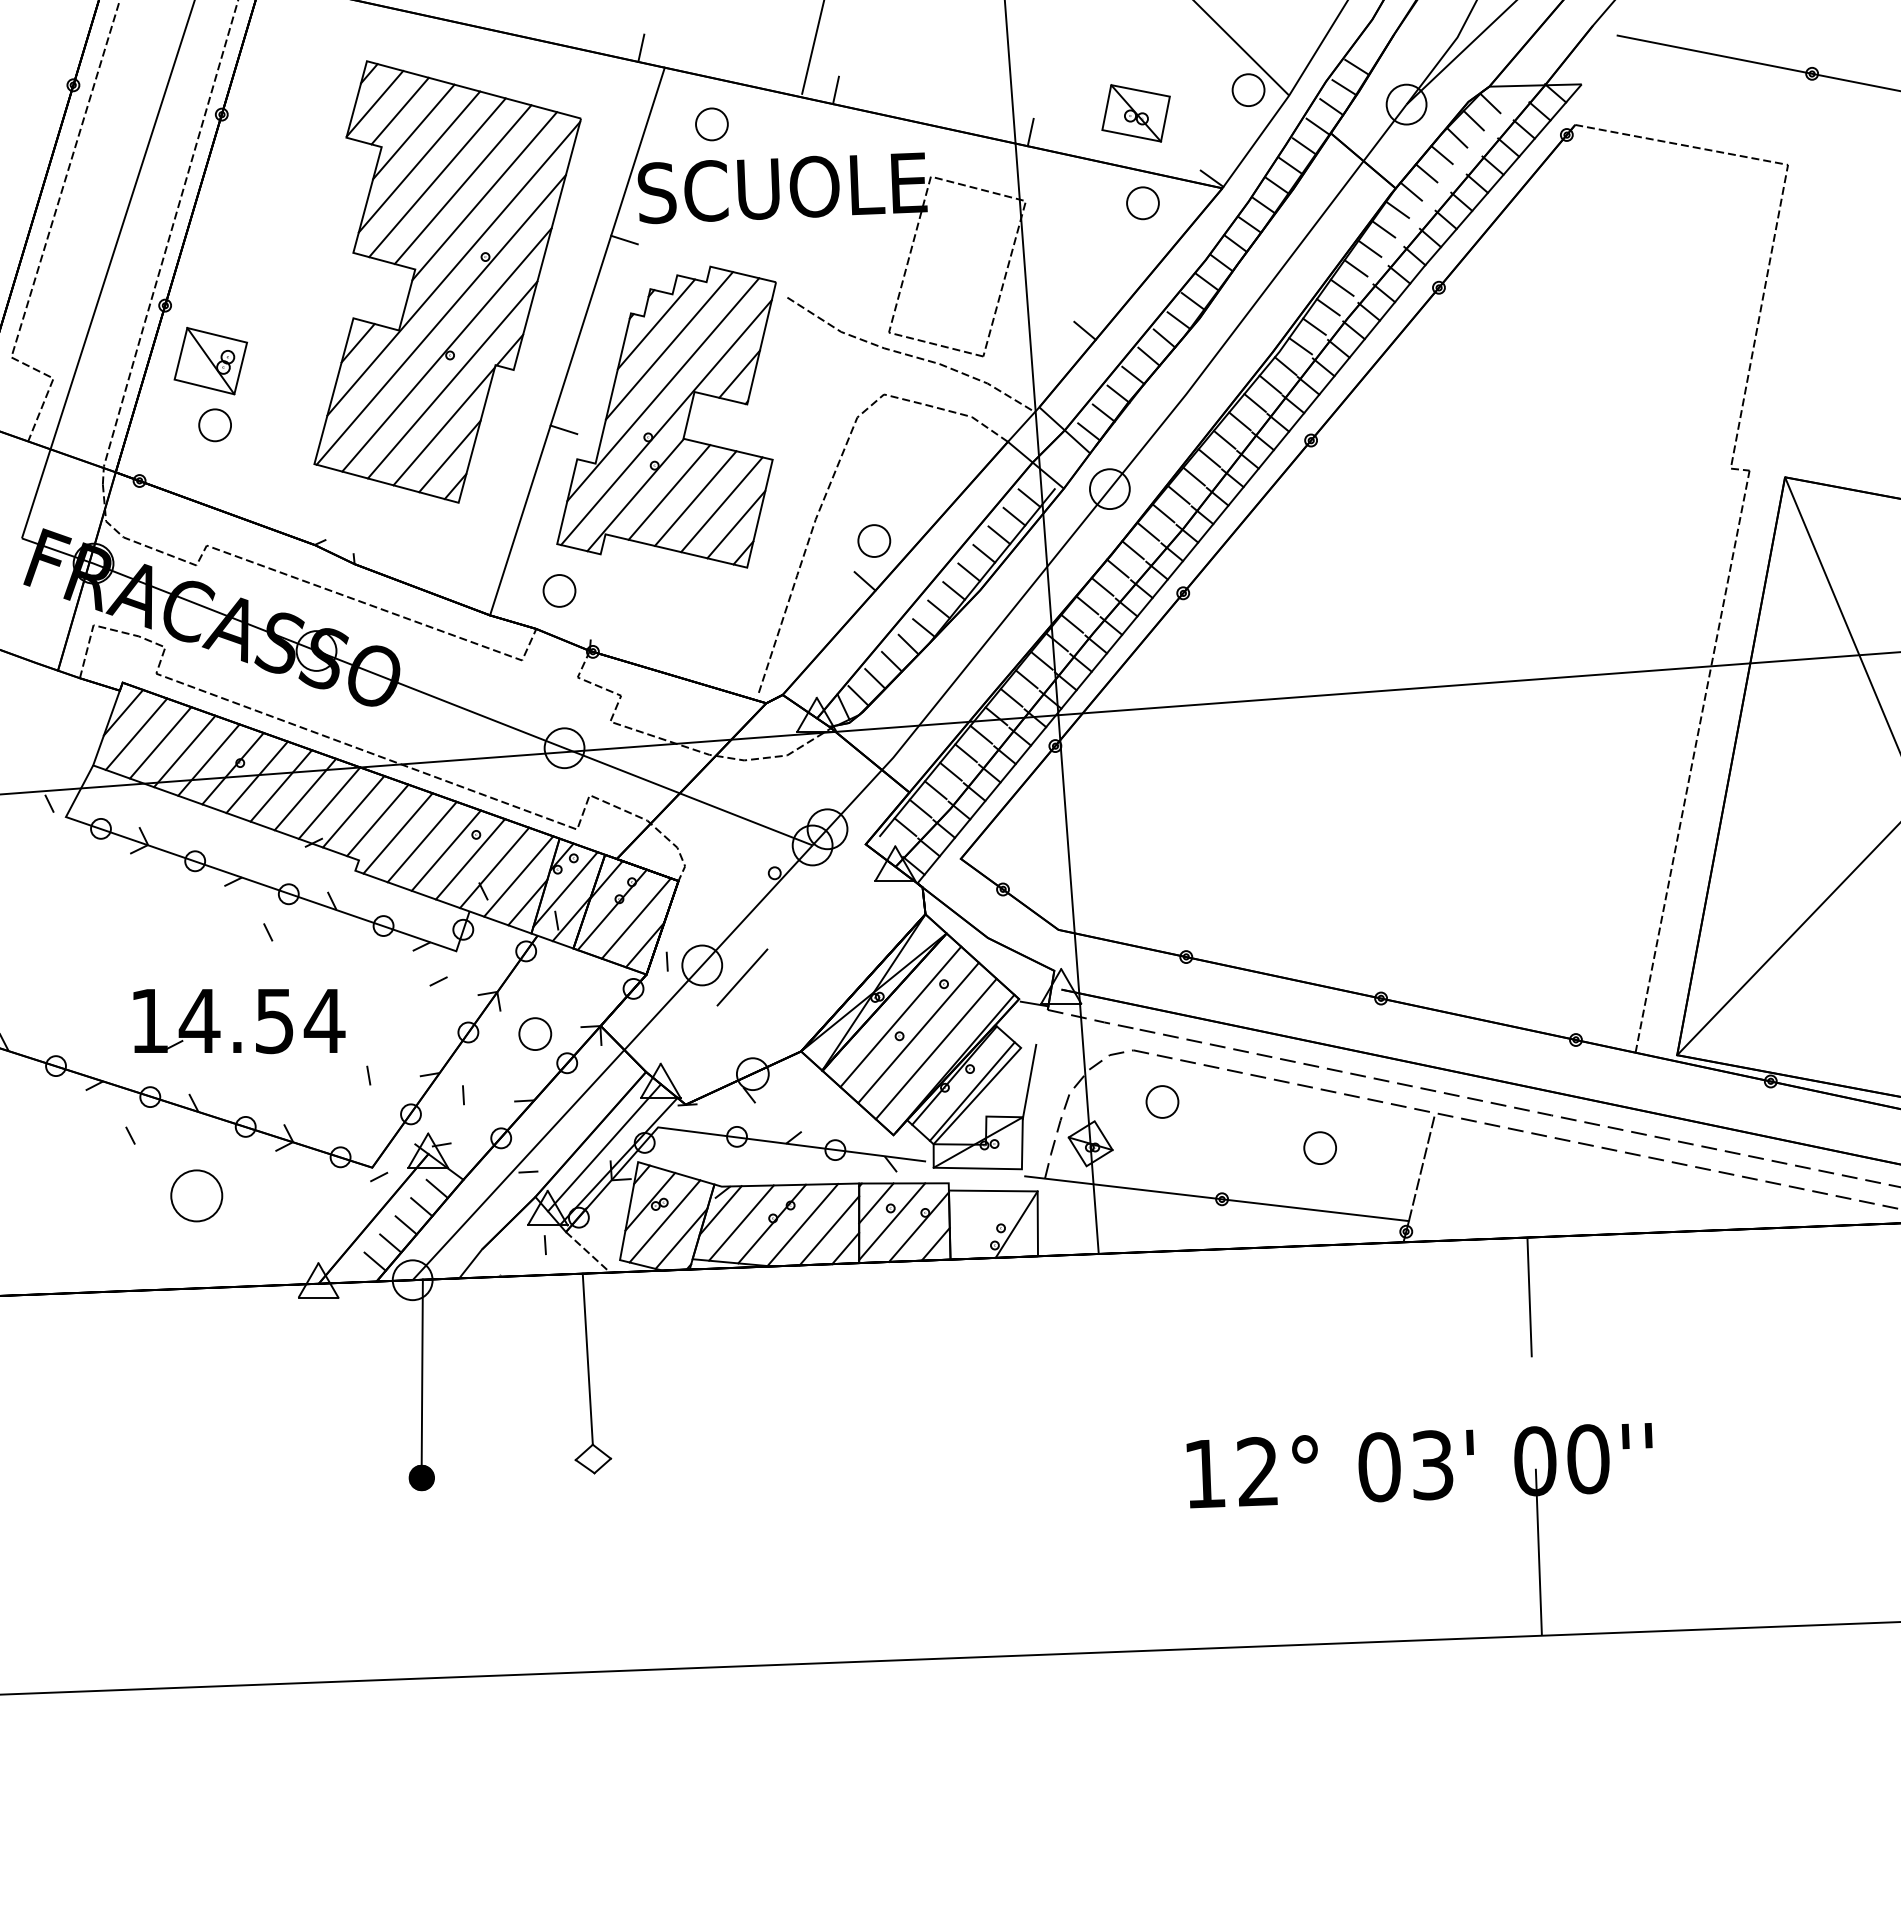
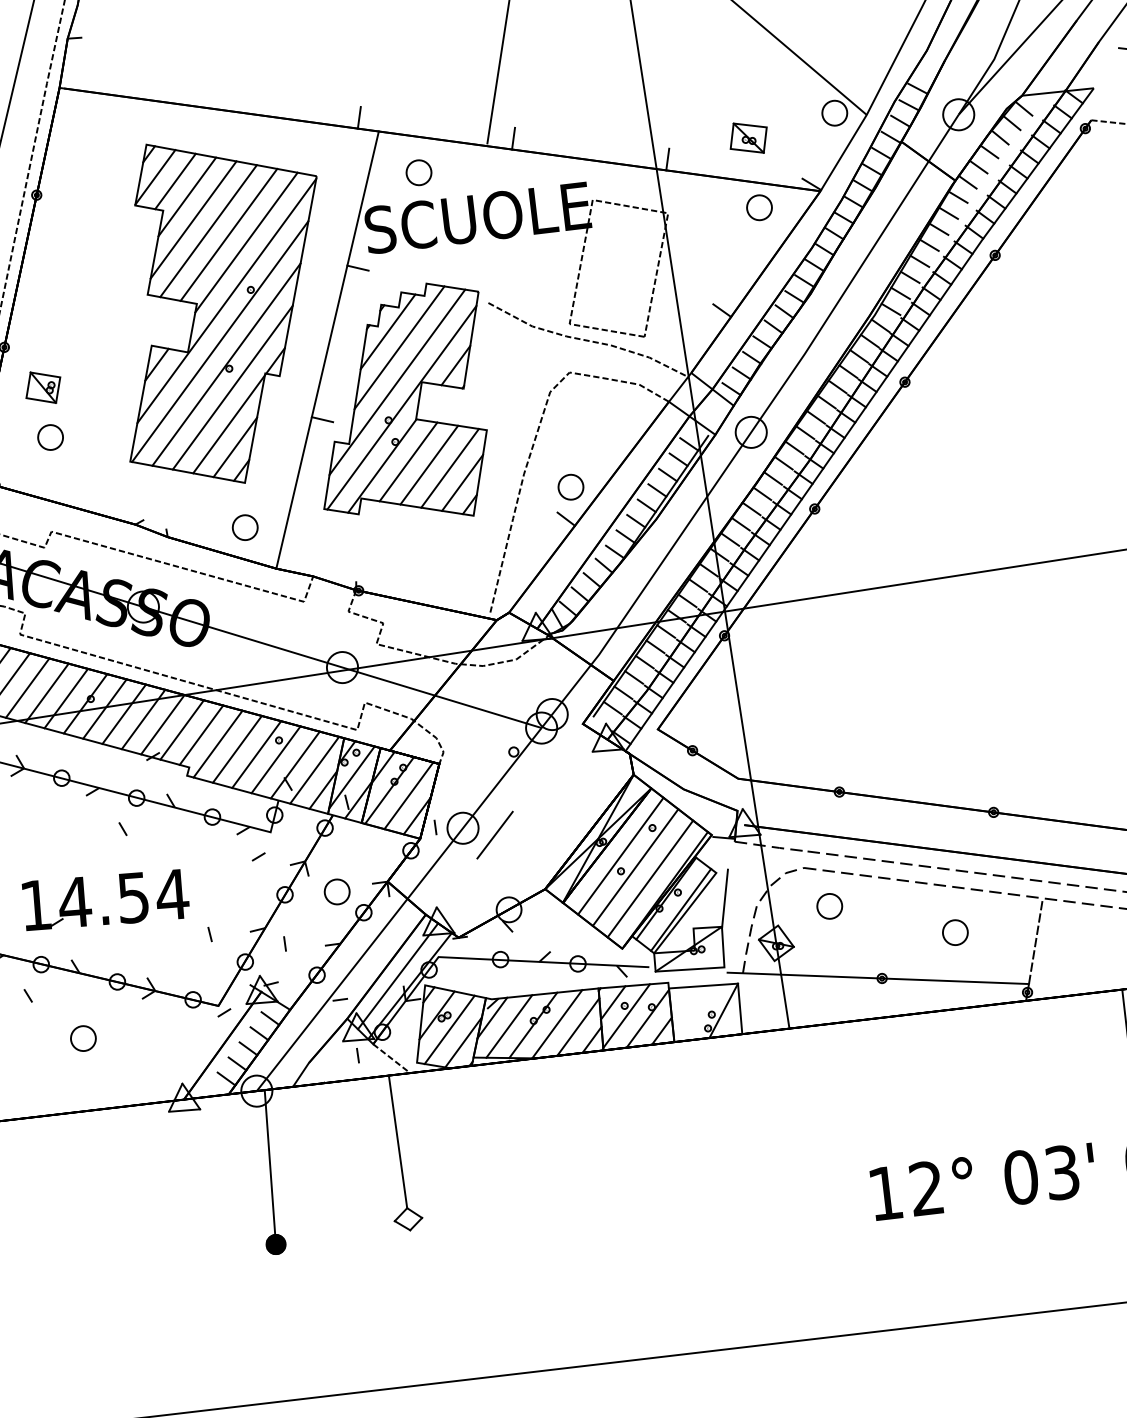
part: (1136, 113) -> (748, 138), size x0.71
part: (210, 360) -> (43, 387), size x0.62
part: (559, 590) -> (245, 527), moved
part: (196, 1195) -> (83, 1038), size x0.62

